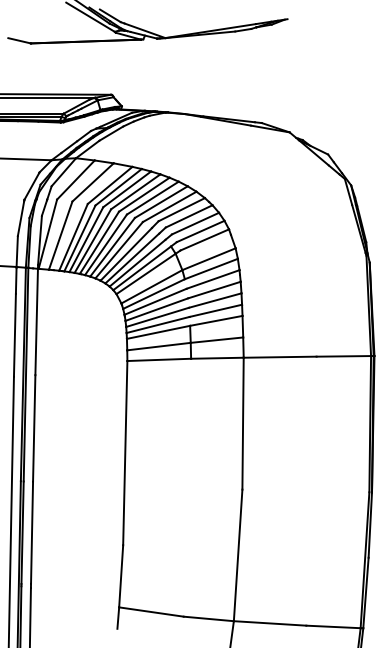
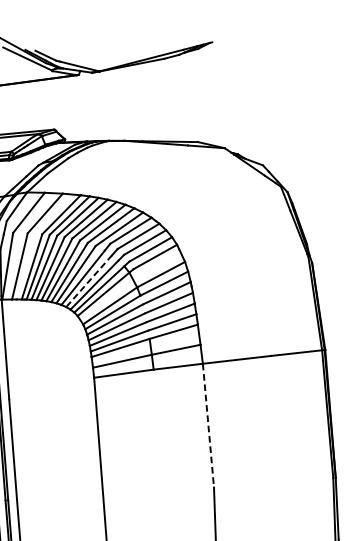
line: (132, 258) -> (89, 281), solid -> dashed
line: (243, 423) -> (208, 425), solid -> dashed

